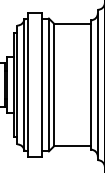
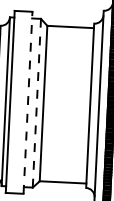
line: (48, 84) -> (36, 102), solid -> dashed
line: (41, 85) -> (27, 103), solid -> dashed

